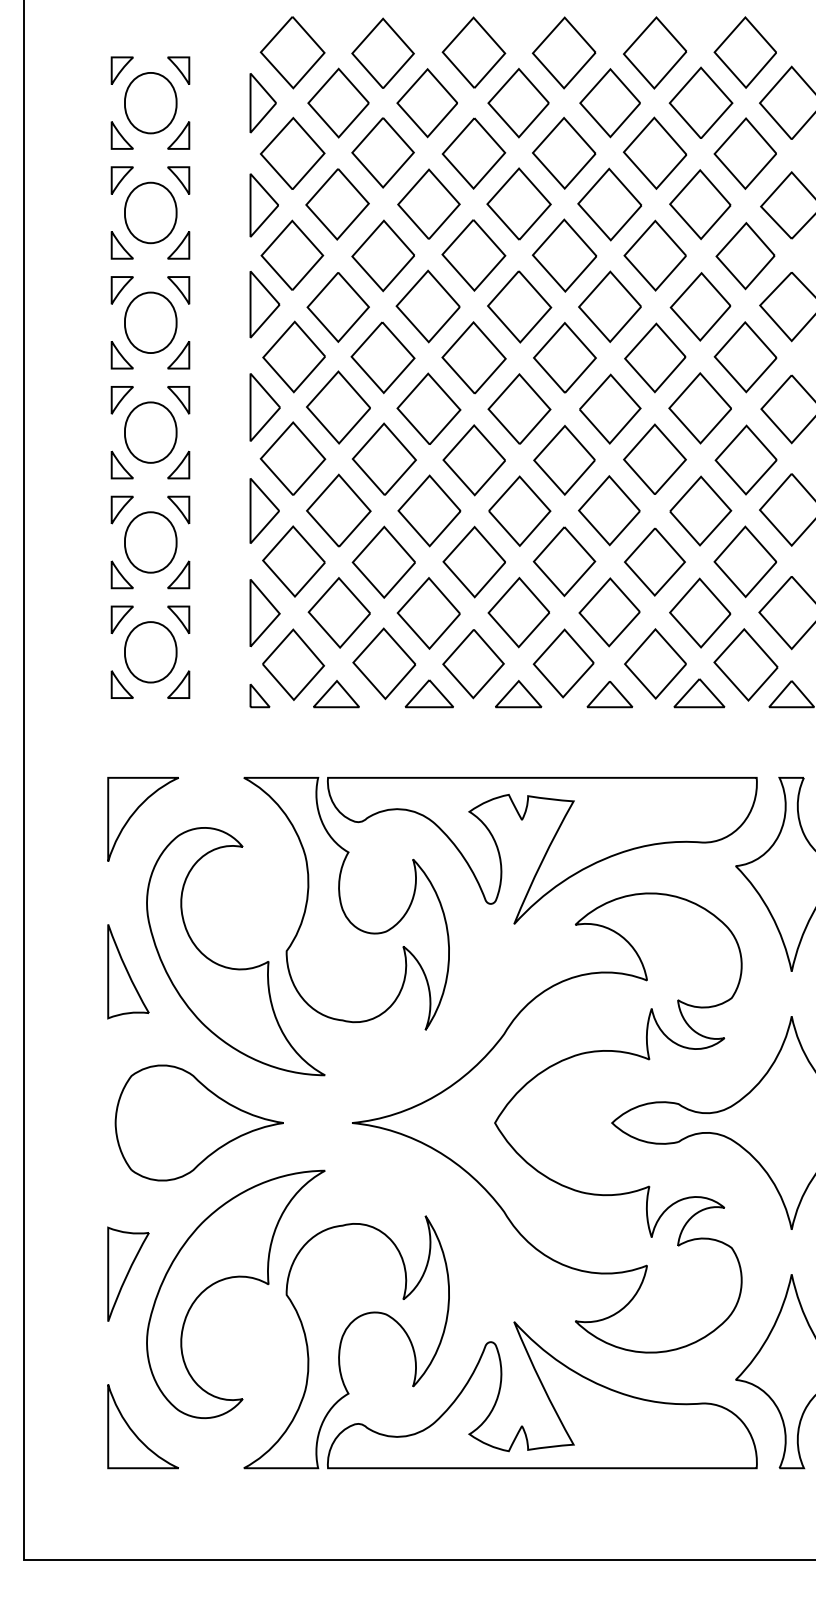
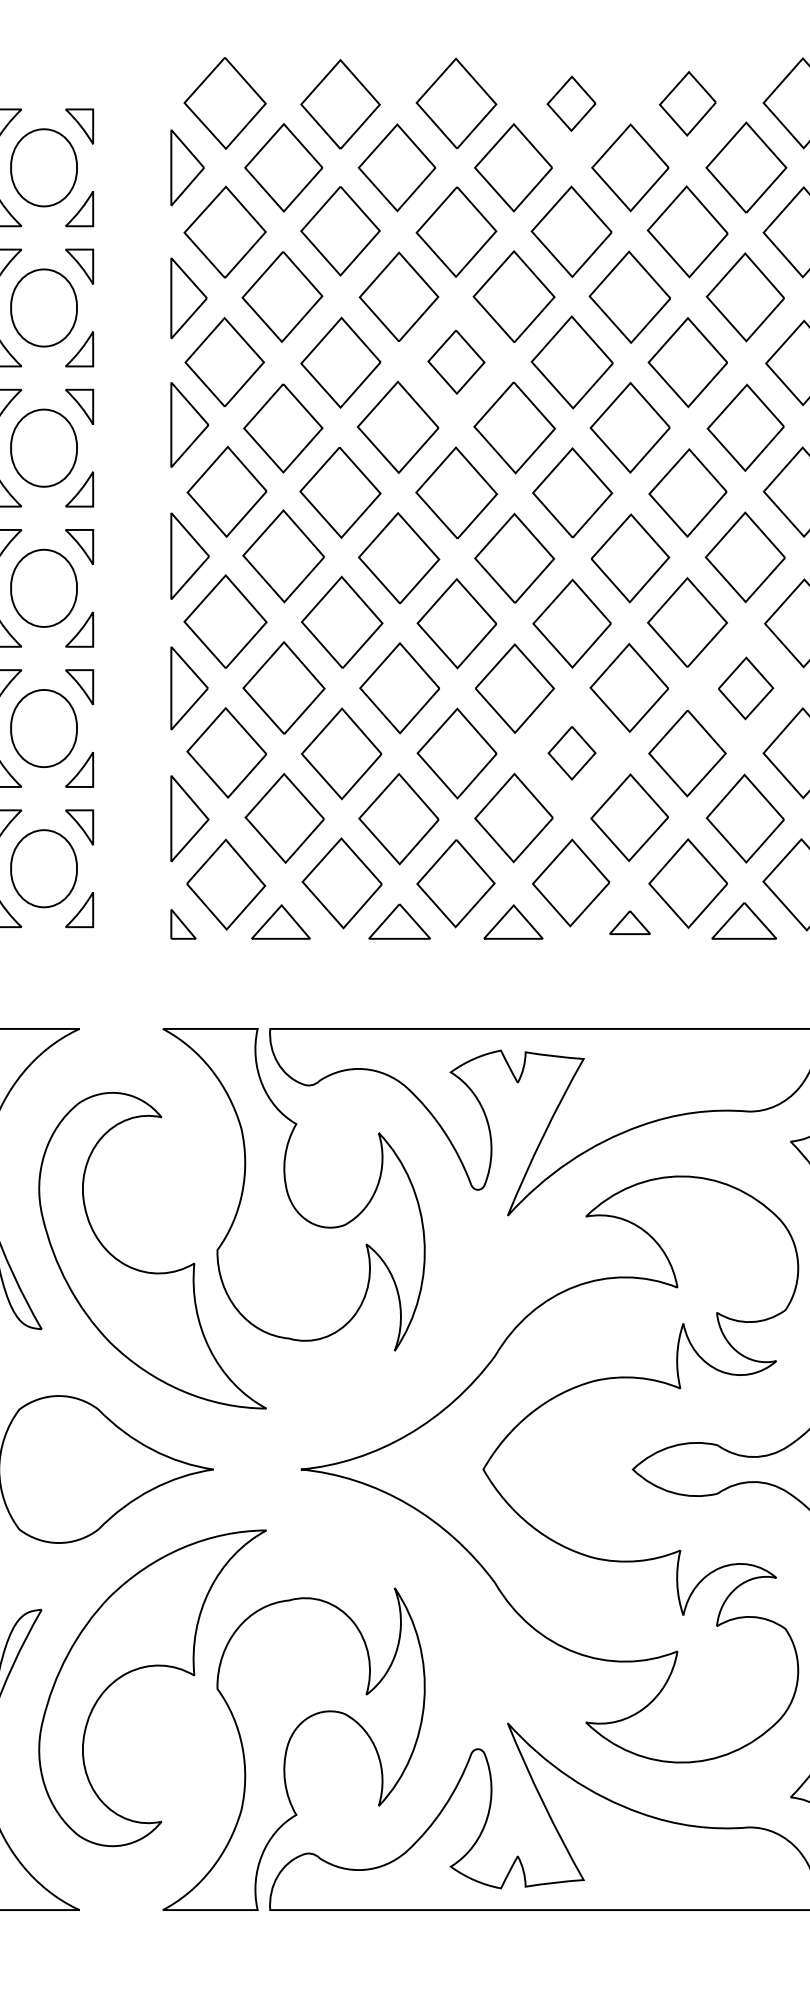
part: (563, 52) -> (570, 103), size x0.6
part: (655, 52) -> (688, 103), size x0.7
part: (473, 255) -> (455, 362), size x0.7
part: (700, 510) -> (745, 687), size x0.7
part: (564, 561) -> (572, 752), size x0.6
part: (609, 694) -> (629, 922), size x0.7

